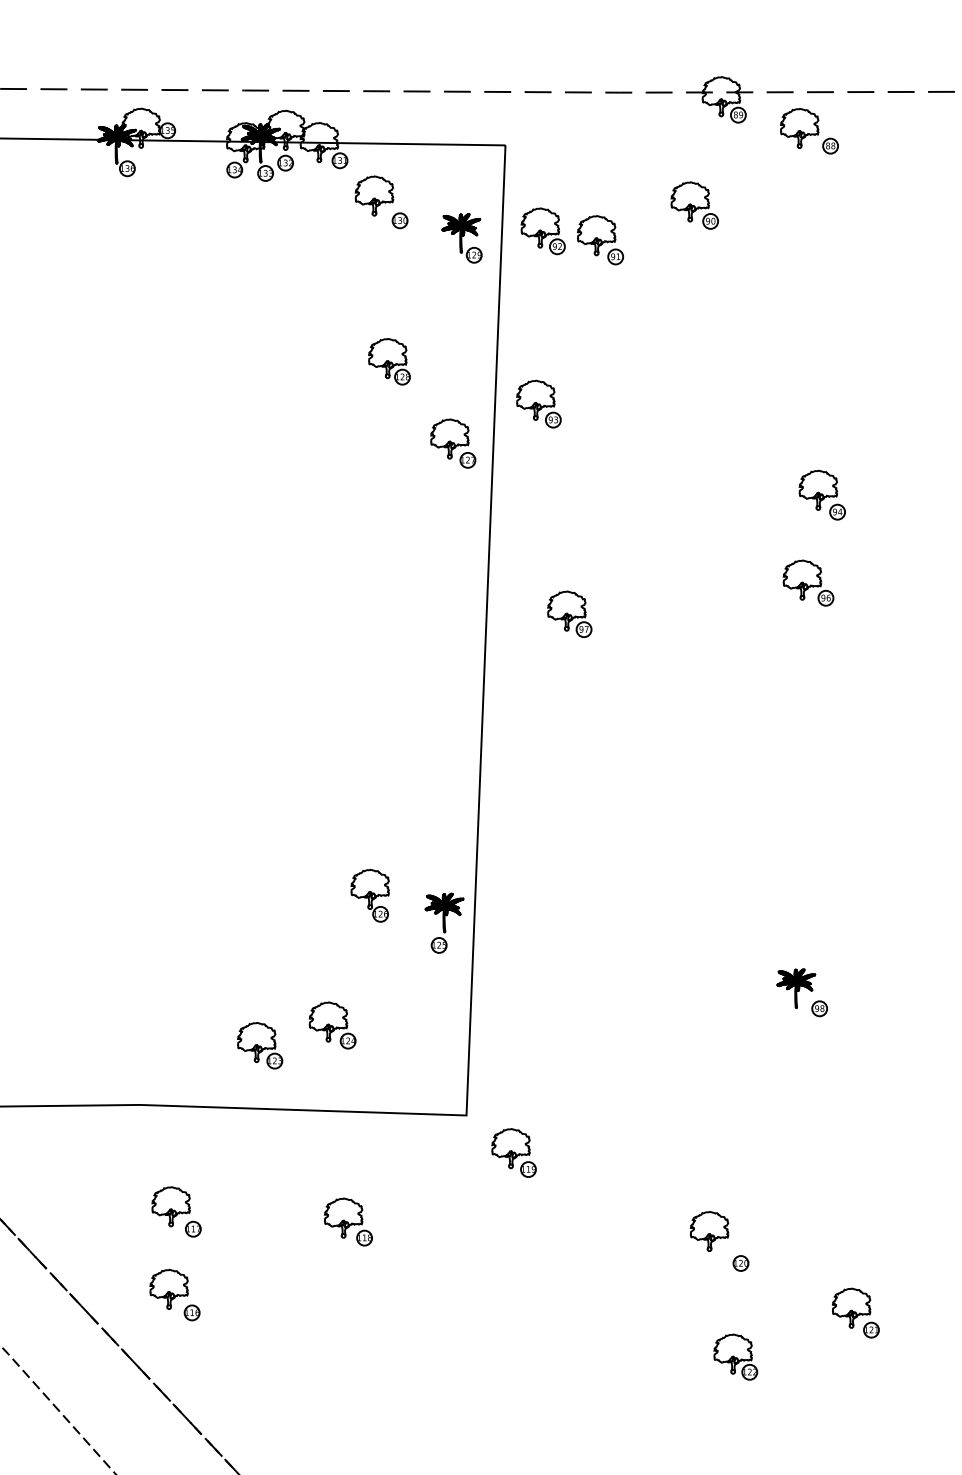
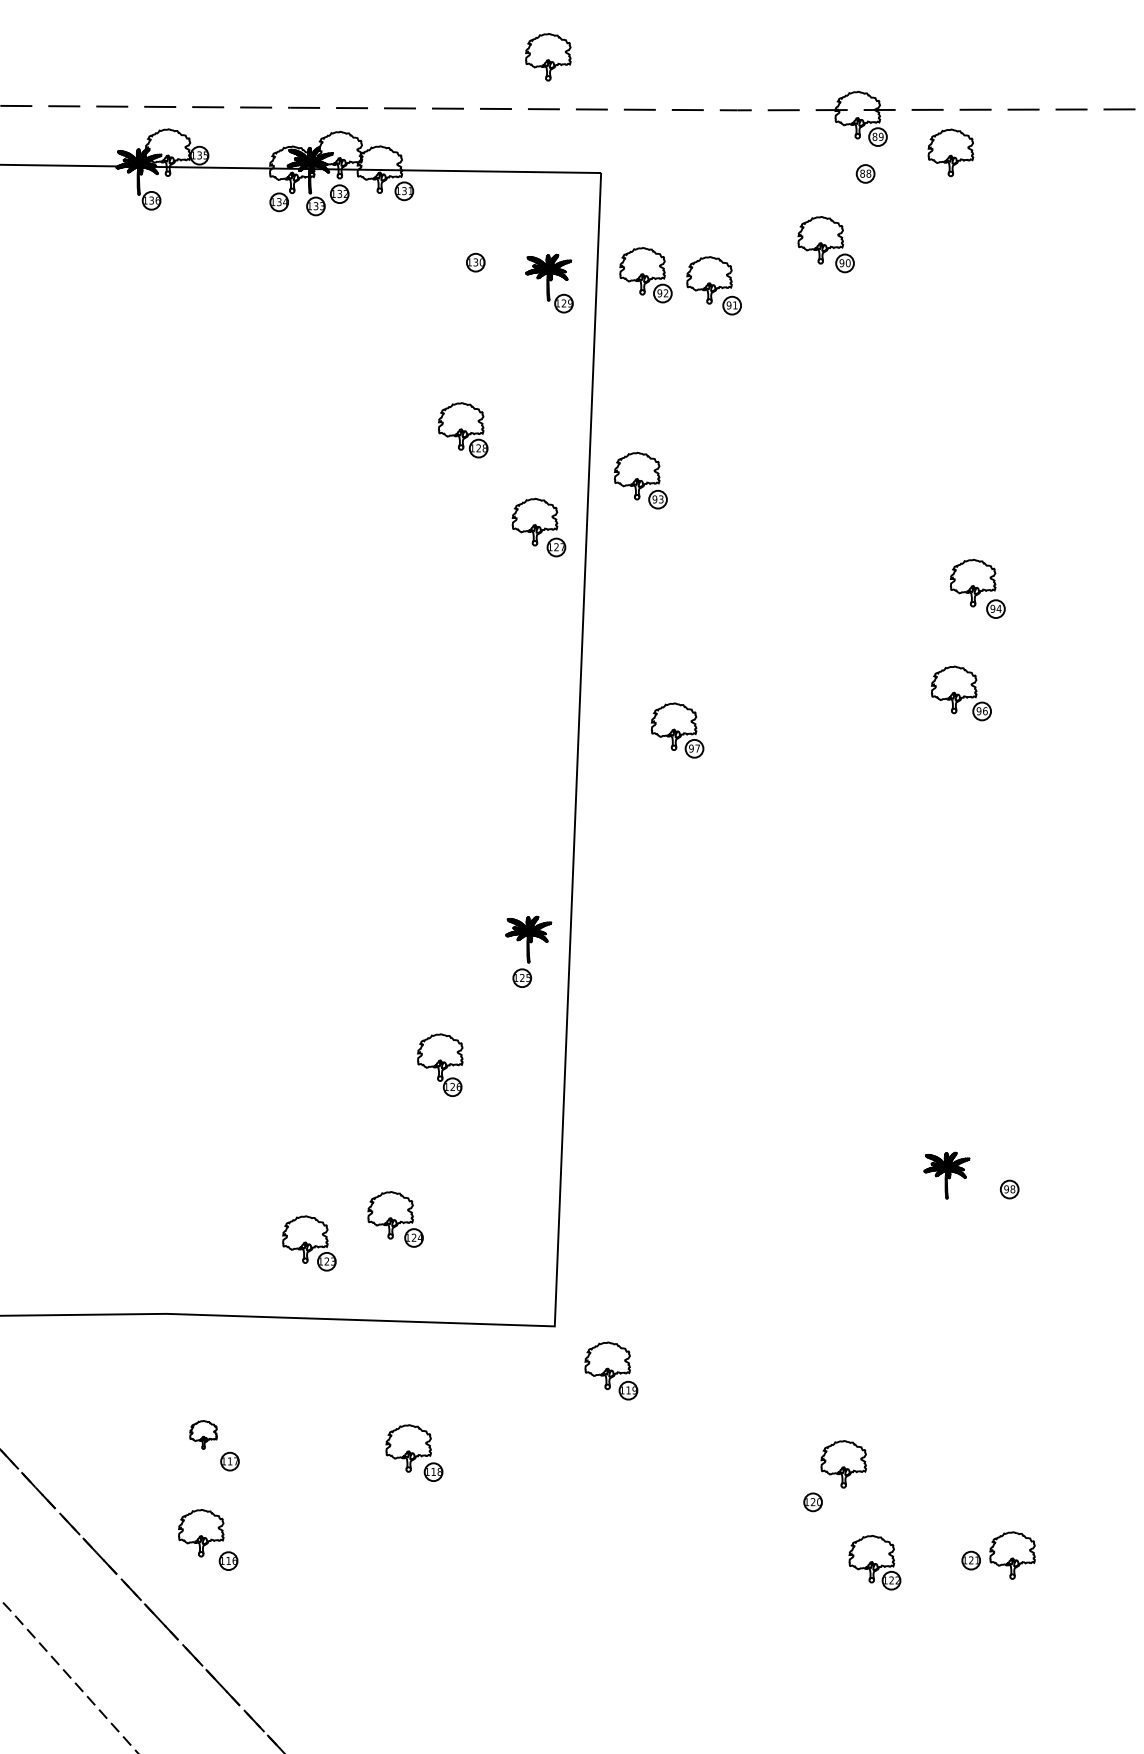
part: (830, 145) -> (865, 173), moved
part: (374, 196) -> (548, 57), moved
part: (444, 922) -> (528, 951), moved
part: (819, 1008) -> (1009, 1189), moved
part: (171, 1206) -> (203, 1434), size x0.6
part: (740, 1263) -> (812, 1502), moved
part: (870, 1330) -> (970, 1560), moved
part: (735, 1356) -> (874, 1562), moved

